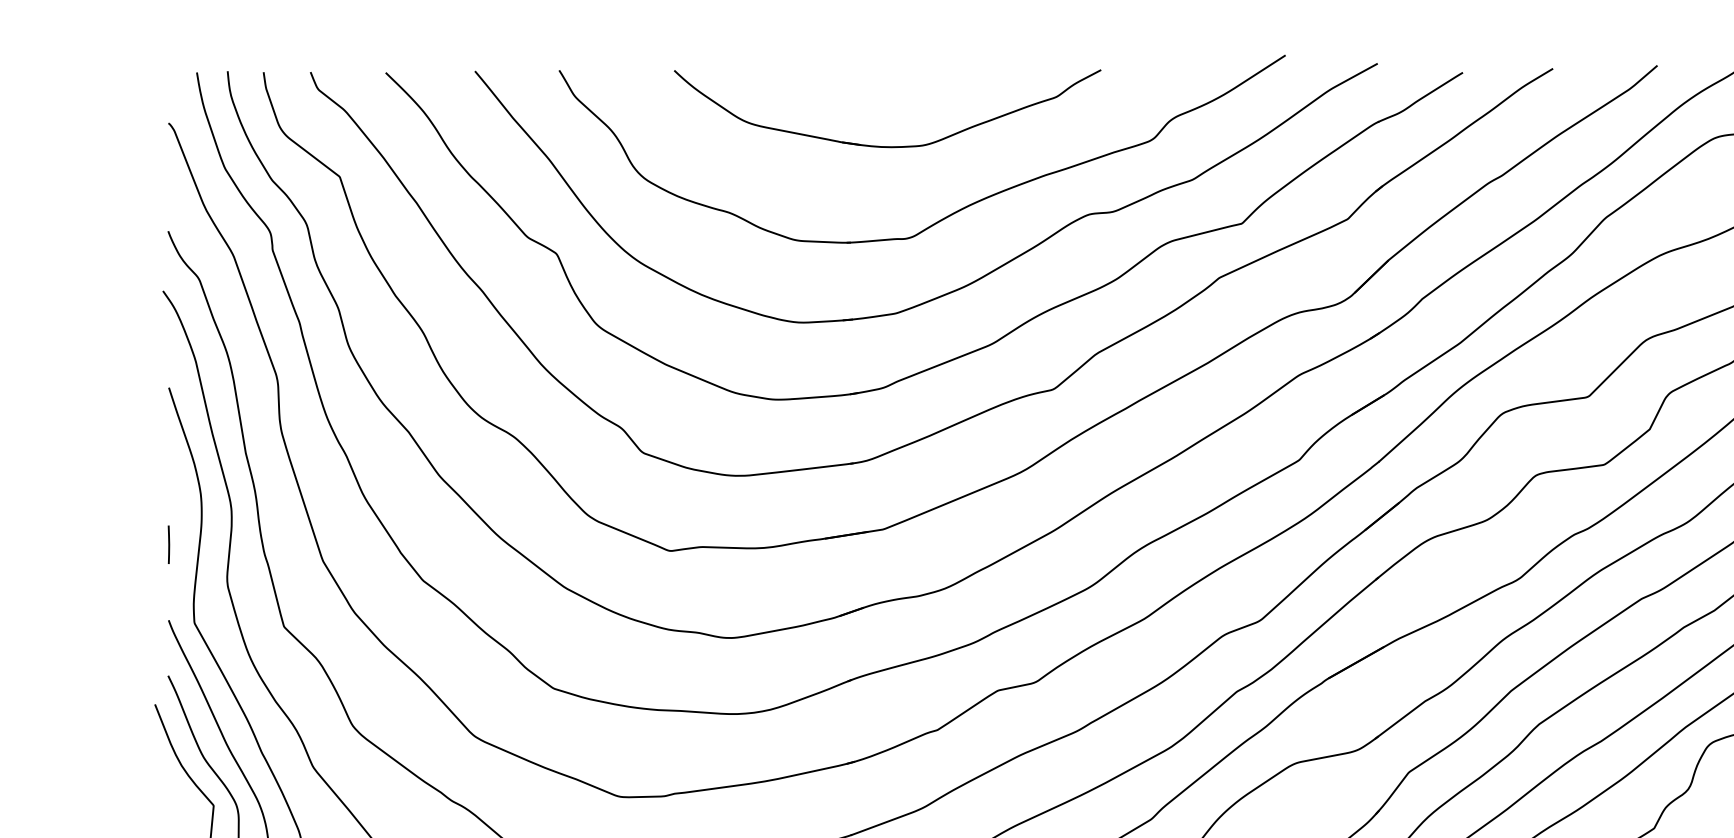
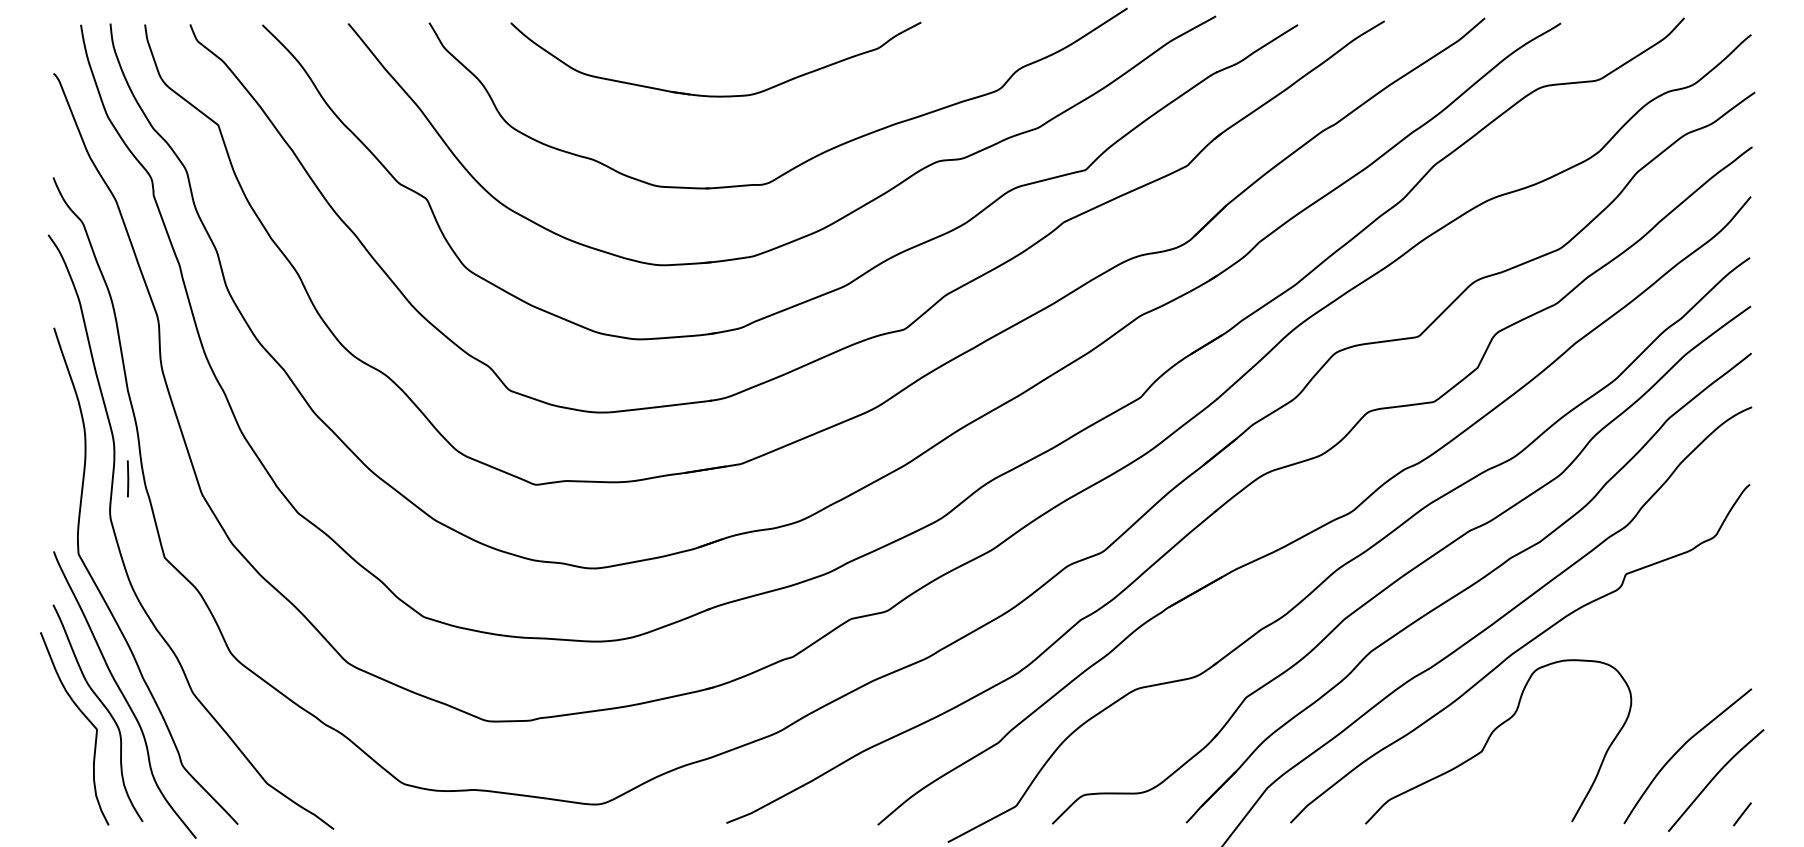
part: (887, 146) -> (715, 95), moved
line: (168, 544) -> (127, 478), moved

